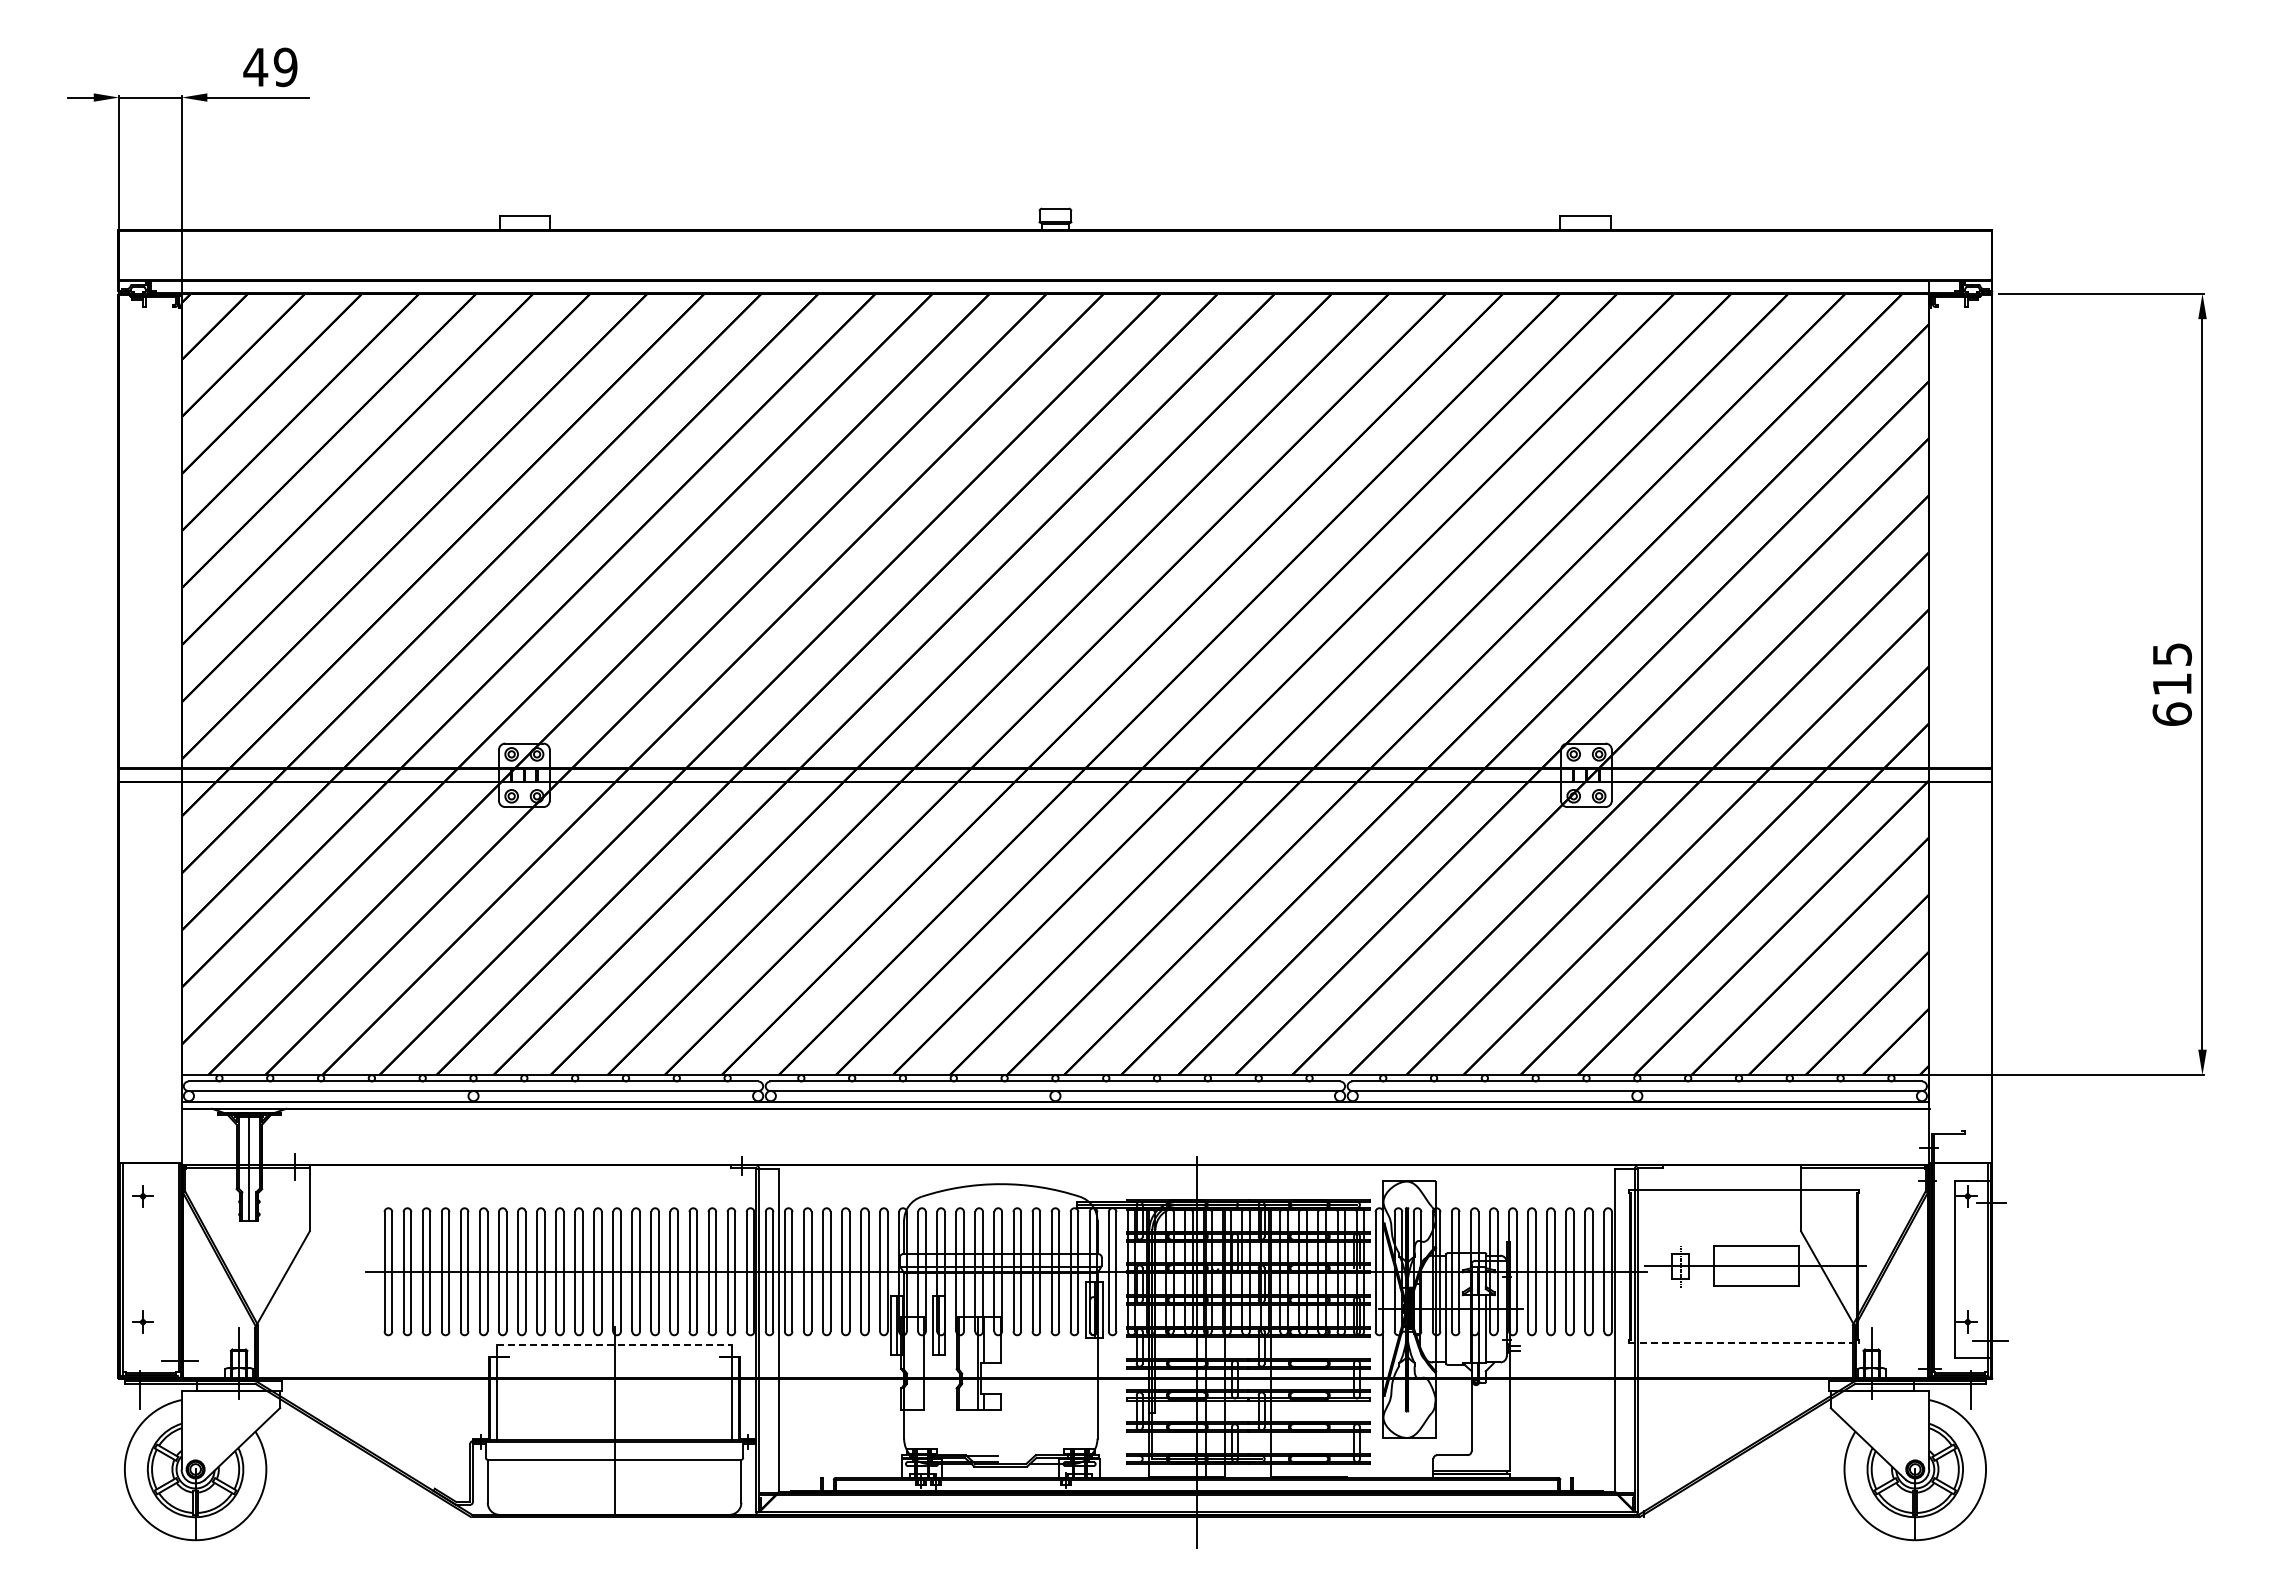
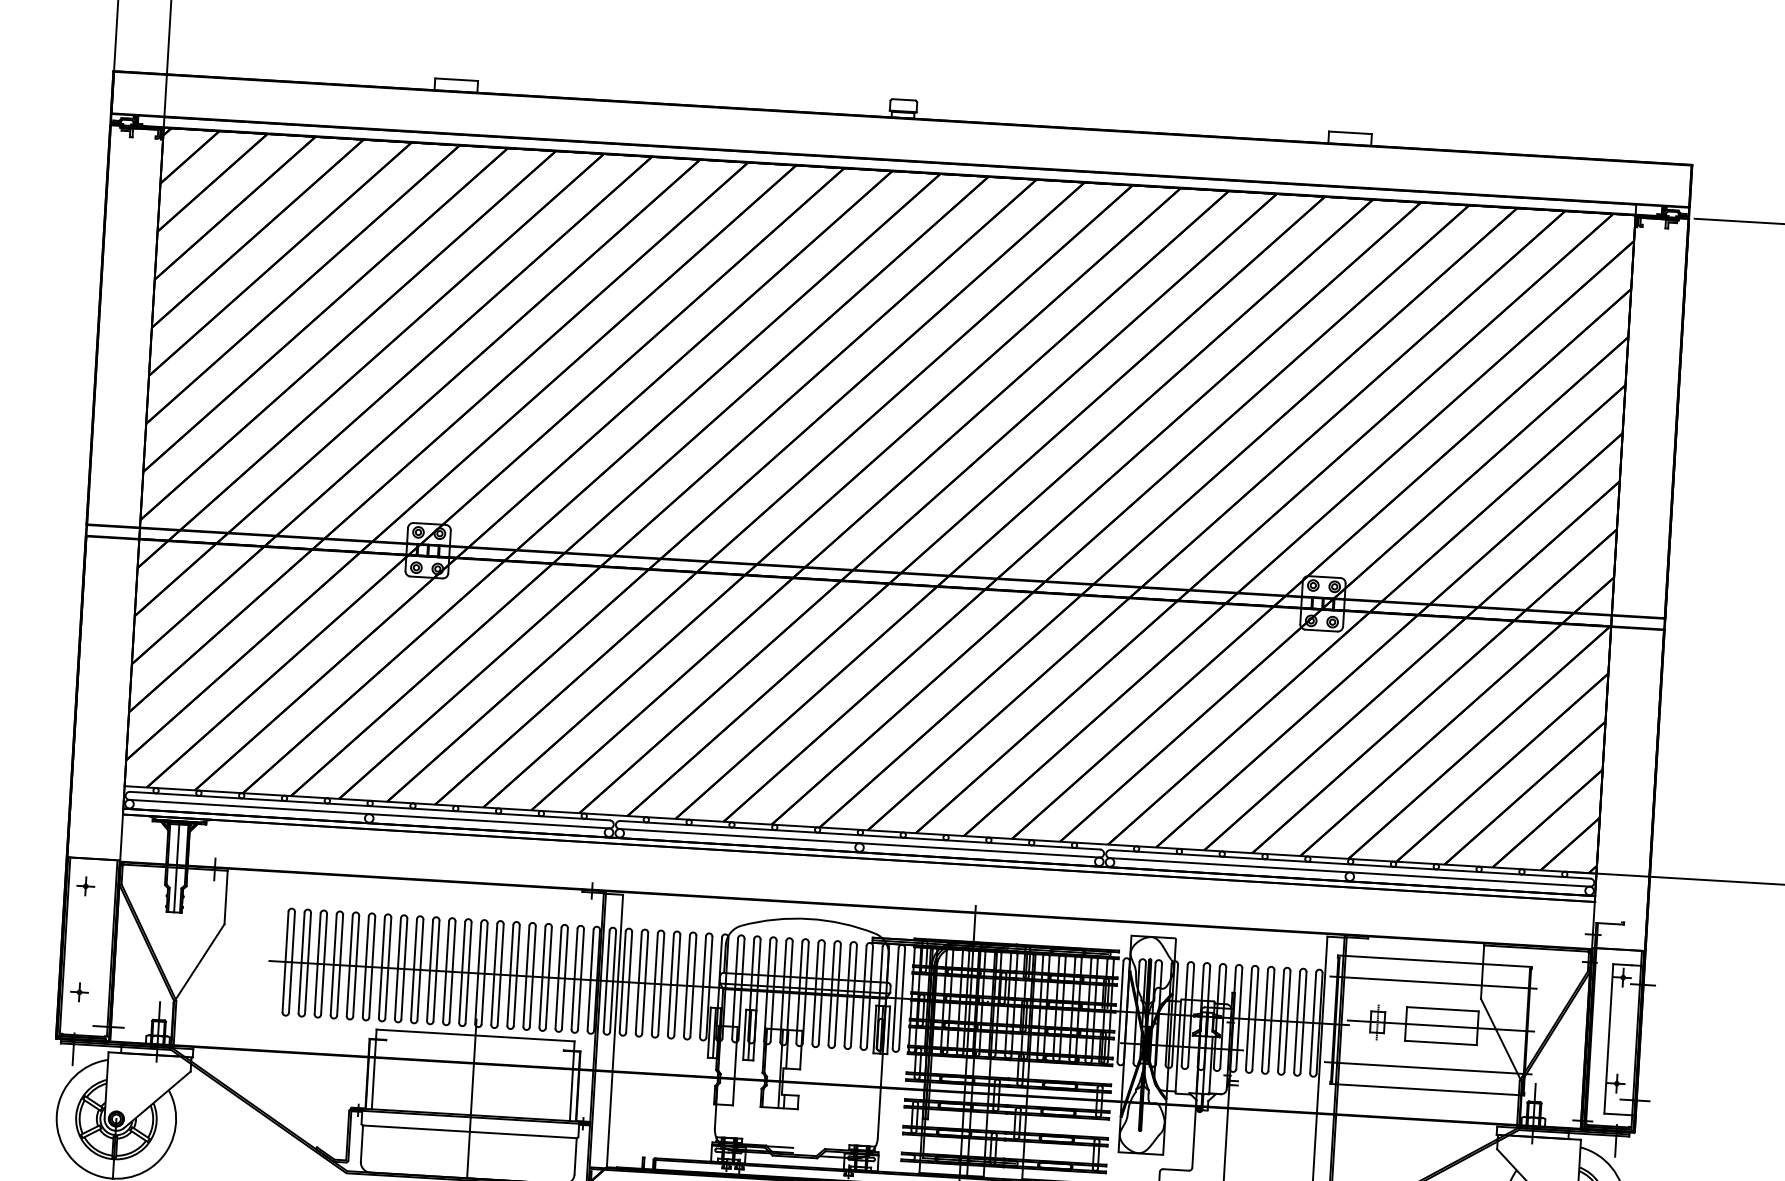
line: (1743, 1215) -> (1433, 982), added
line: (1743, 1317) -> (1428, 1068), added
line: (1743, 1342) -> (1426, 1089), dashed -> solid
line: (614, 1345) -> (475, 1035), dashed -> solid

